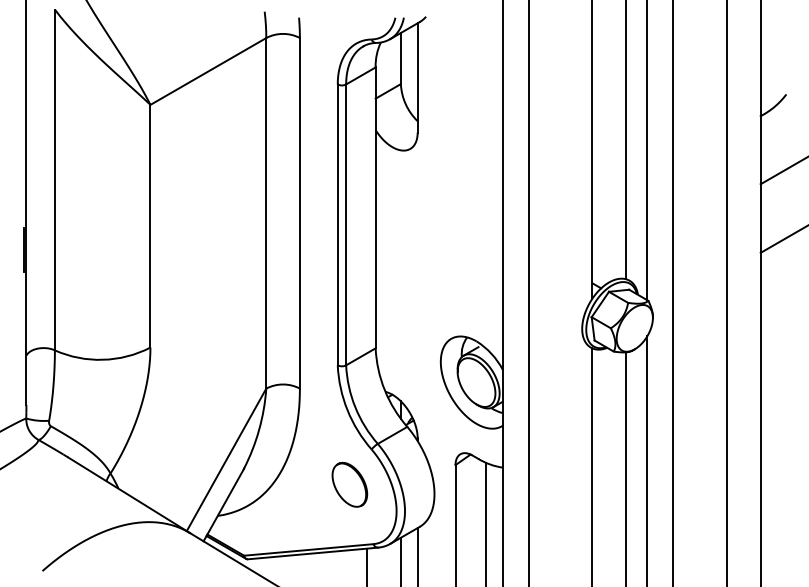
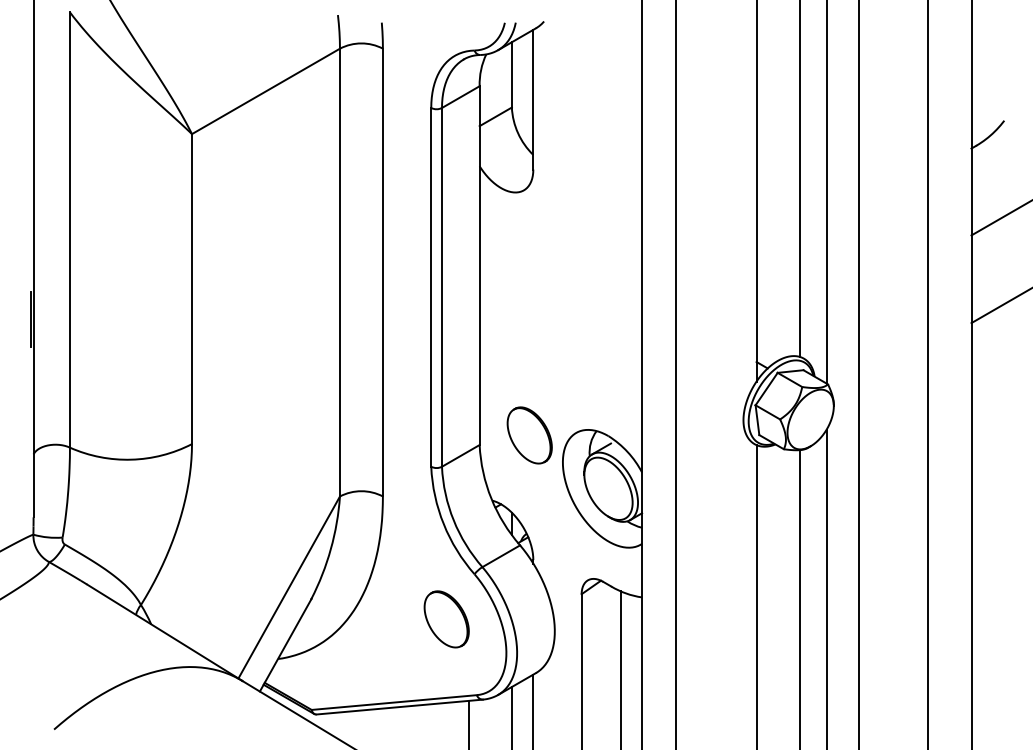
part: (414, 340) -> (529, 435), added

